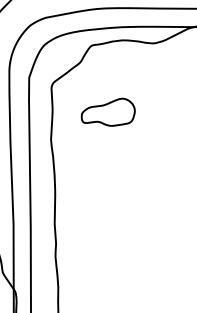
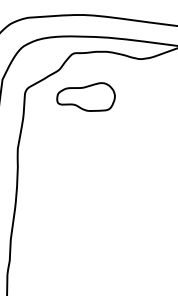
part: (107, 111) -> (85, 94), moved

